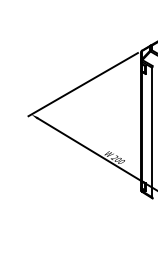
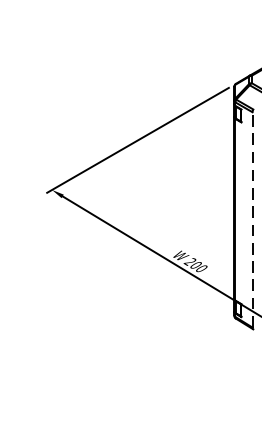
line: (152, 132) -> (253, 219), solid -> dashed

